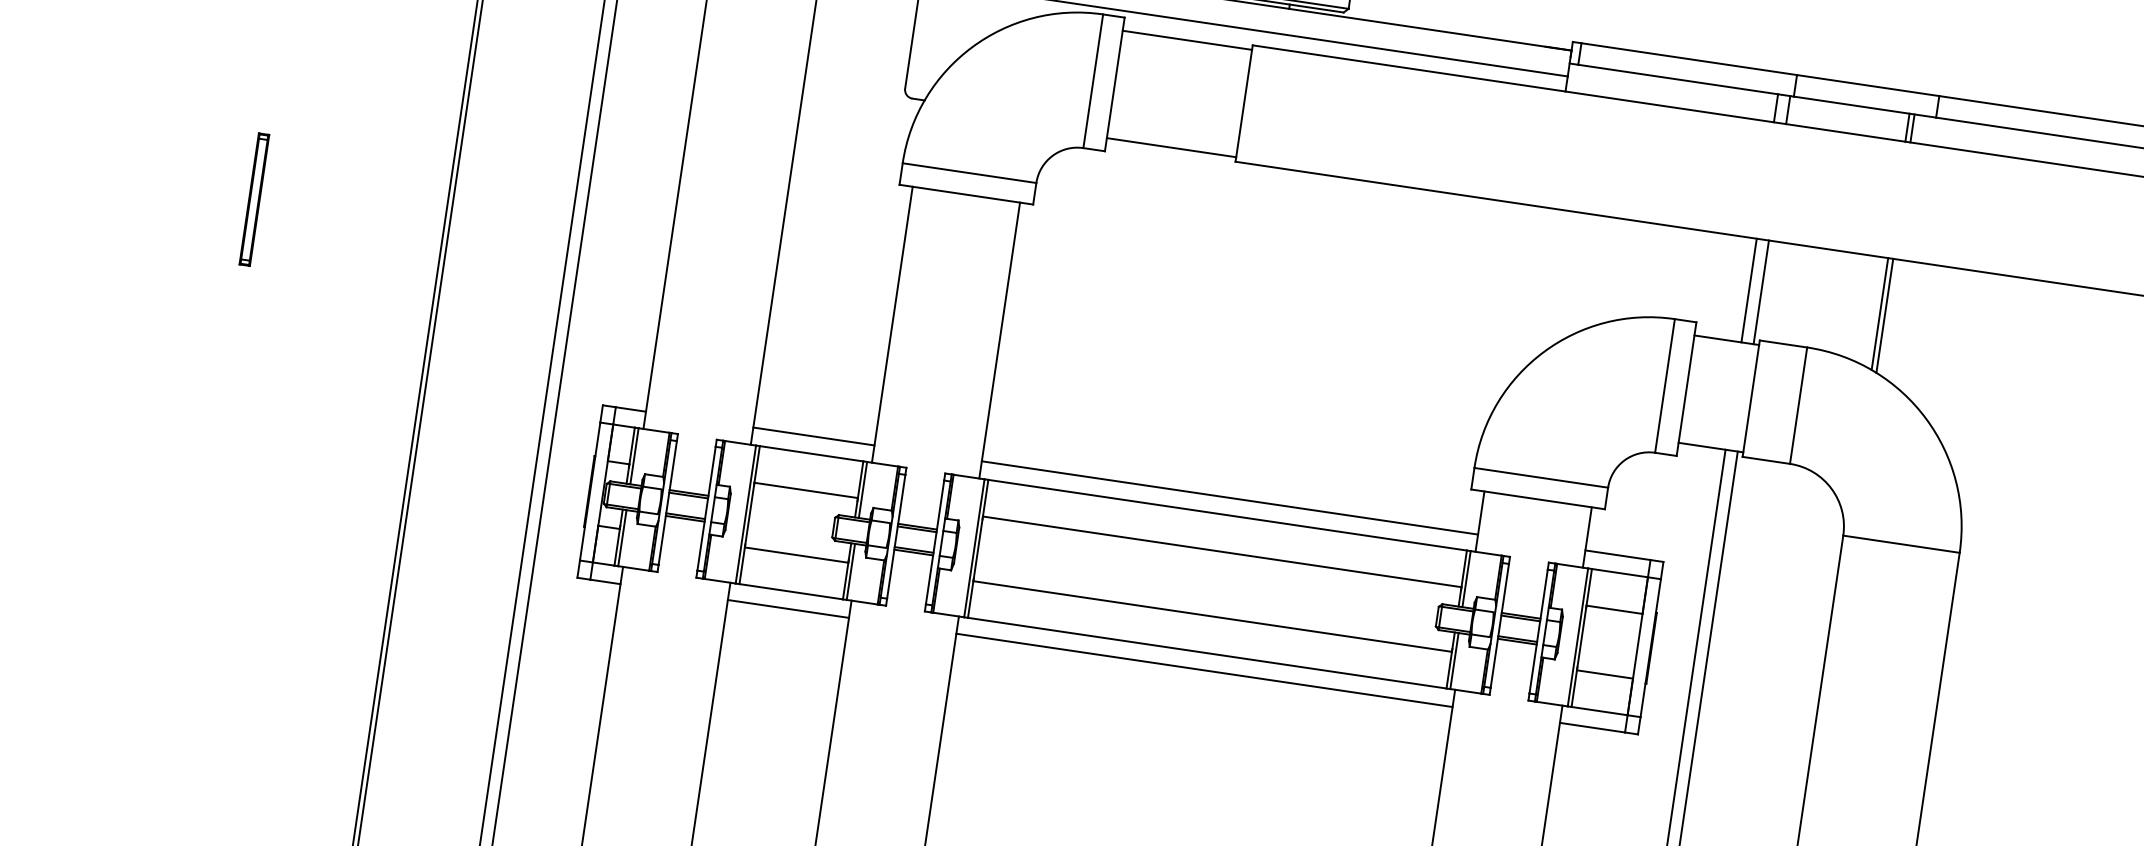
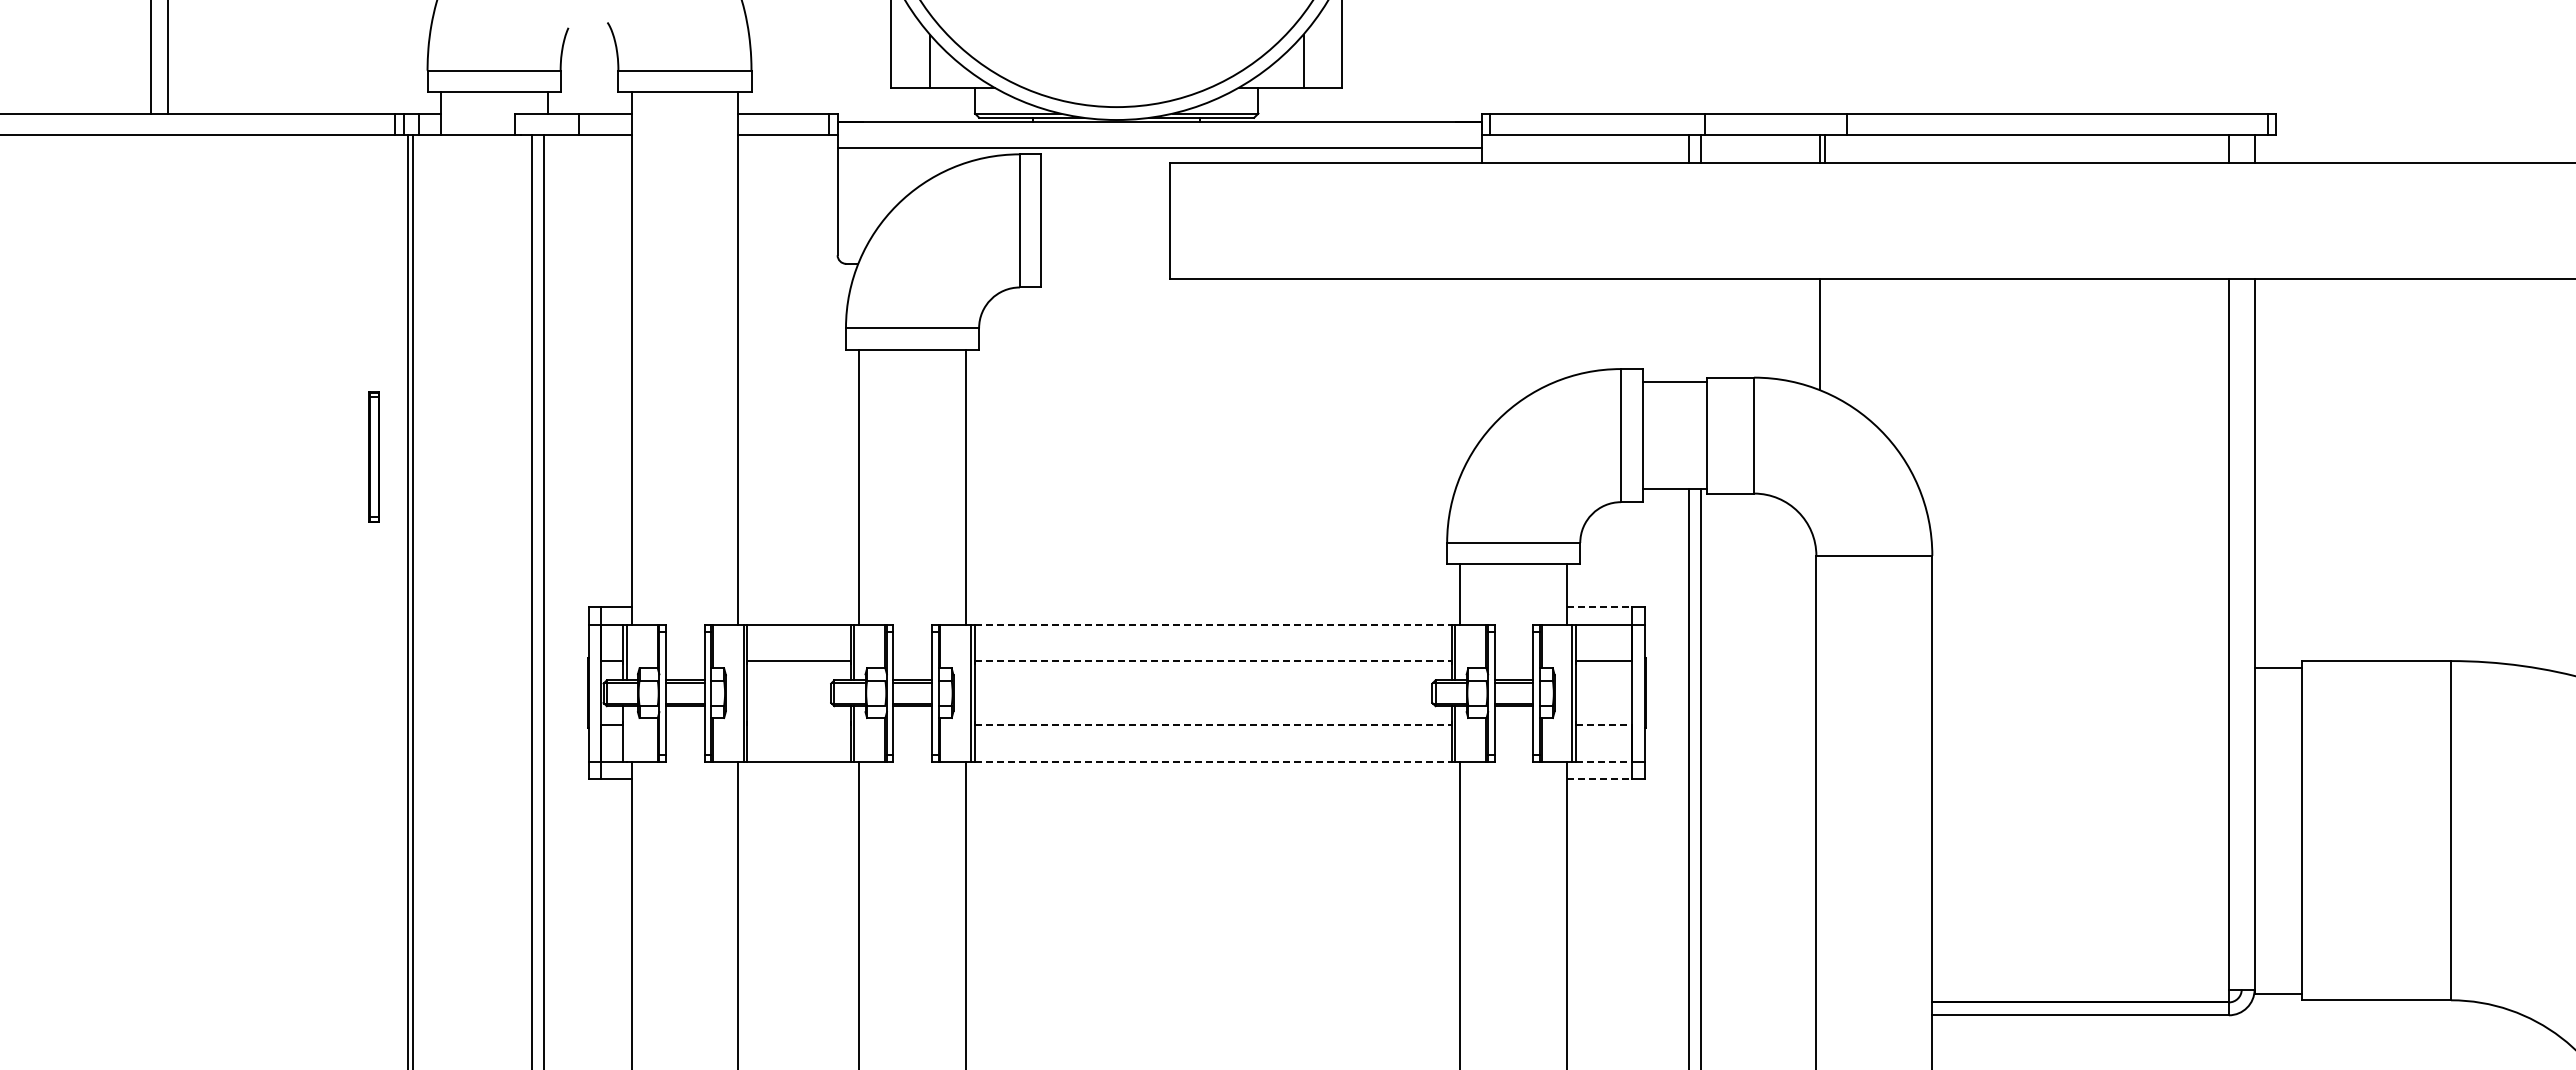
line: (1187, 40) -> (1105, 167), removed
line: (1171, 147) -> (1105, 274), removed
part: (253, 198) -> (373, 456), moved
line: (1749, 290) -> (1689, 330), removed
line: (1761, 292) -> (1701, 330), removed
line: (1885, 315) -> (1825, 335), removed
line: (813, 436) -> (798, 607), removed
line: (1230, 498) -> (1213, 607), removed
line: (1227, 515) -> (1213, 624), solid -> dashed
line: (622, 537) -> (626, 733), removed
line: (1222, 552) -> (1213, 661), solid -> dashed
line: (796, 555) -> (798, 725), removed
line: (1618, 555) -> (1600, 607), solid -> dashed
line: (788, 609) -> (798, 779), removed
line: (1212, 616) -> (1213, 725), solid -> dashed
line: (1207, 652) -> (1213, 761), solid -> dashed
line: (1204, 670) -> (1213, 779), removed
line: (1605, 674) -> (1604, 725), solid -> dashed
line: (1600, 710) -> (1604, 761), solid -> dashed
line: (1593, 728) -> (1600, 779), solid -> dashed

